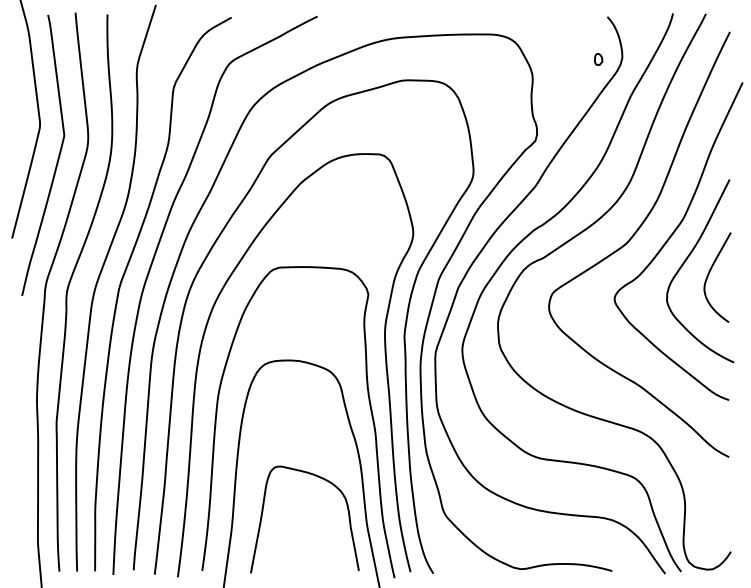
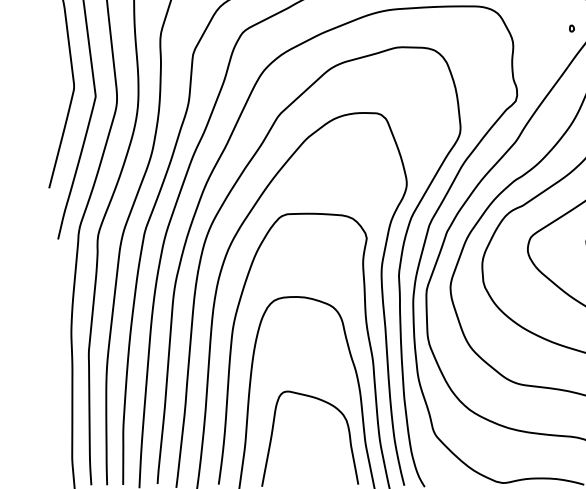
part: (598, 58) -> (571, 27), size x0.62

